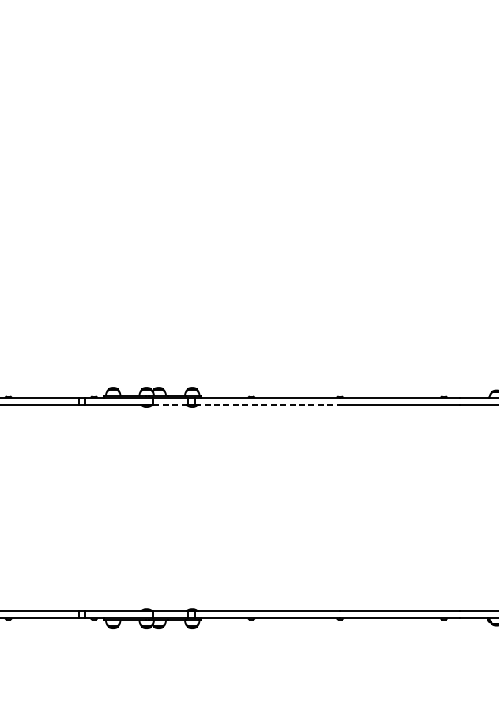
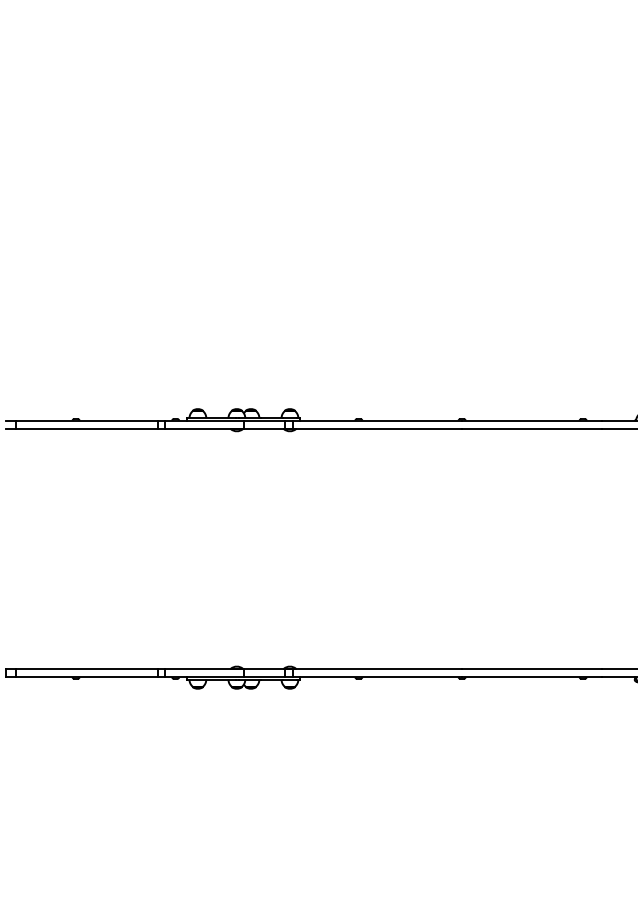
line: (169, 404) -> (263, 428), dashed -> solid
line: (268, 404) -> (378, 428), dashed -> solid

